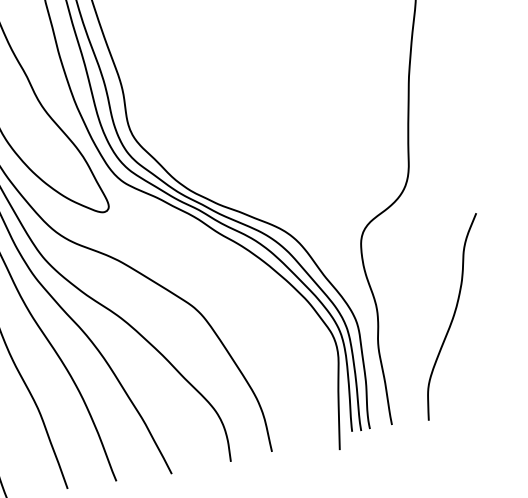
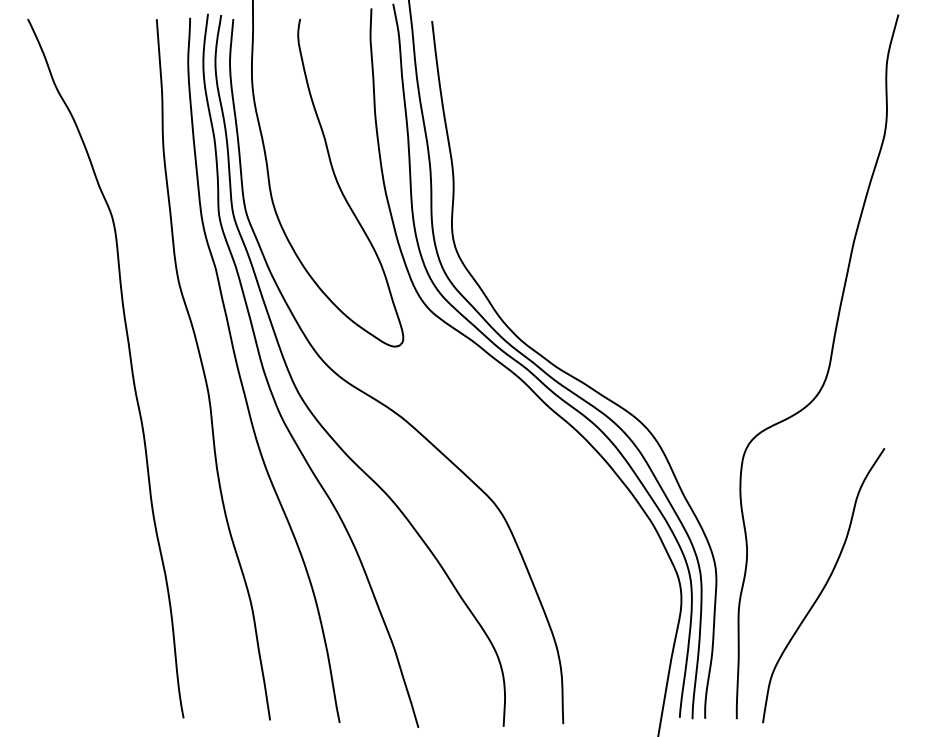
curve: (453, 316) -> (824, 585), moved

